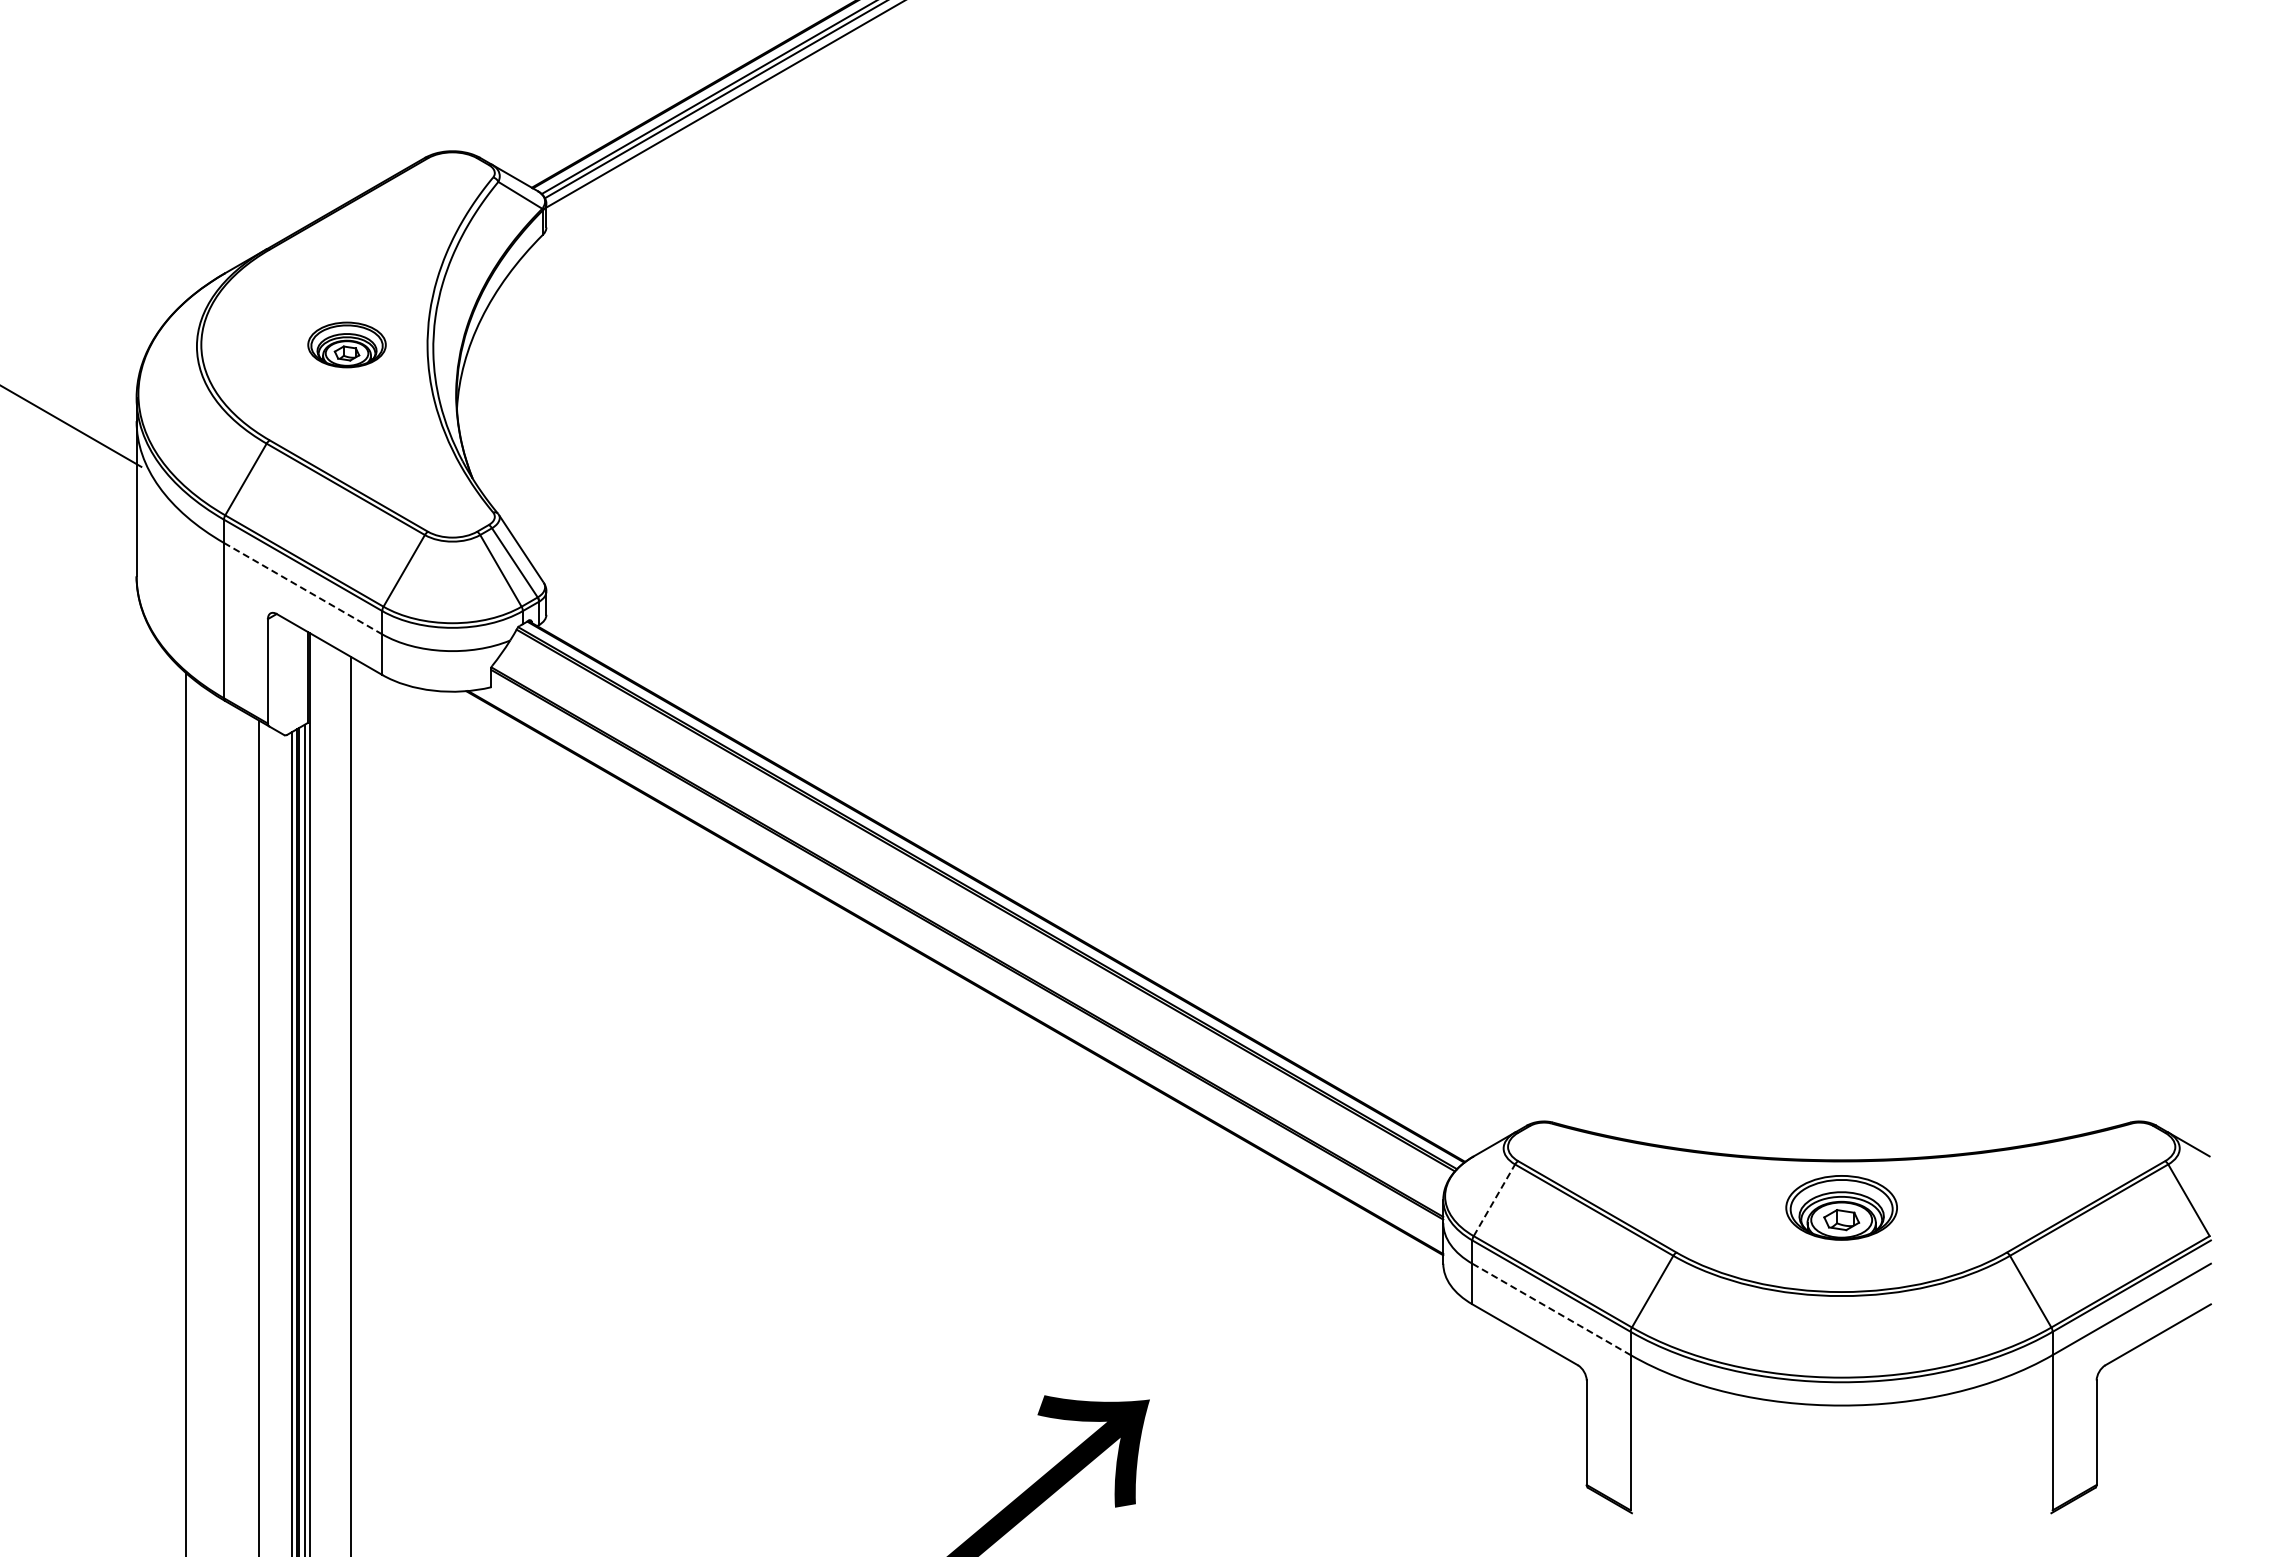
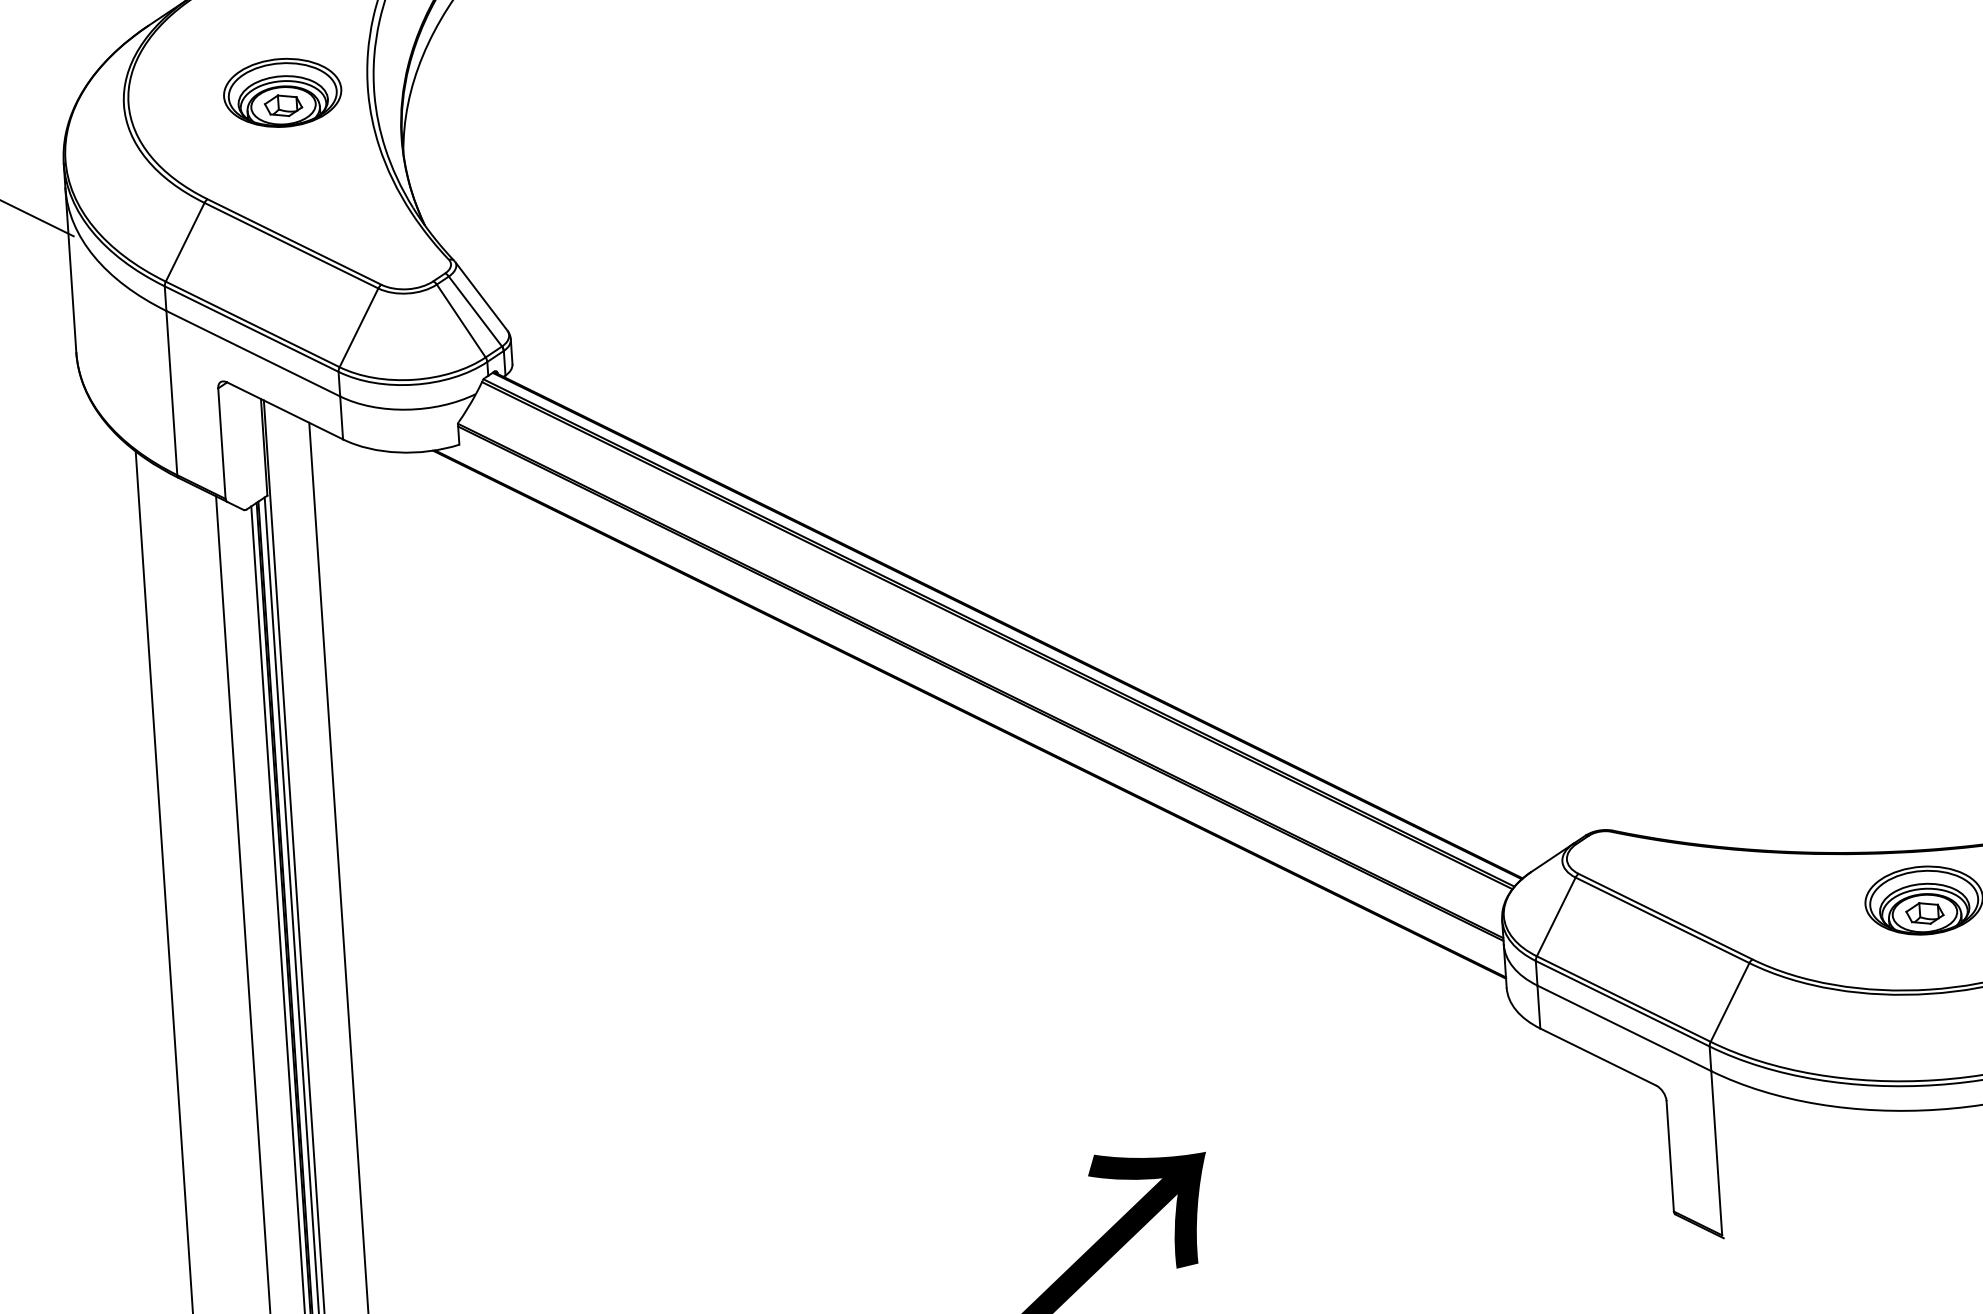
part: (346, 344) -> (282, 92), size x1.43
line: (303, 588) -> (253, 353), dashed -> solid
line: (1494, 1199) -> (1556, 916), dashed -> solid
line: (1551, 1309) -> (1624, 1028), dashed -> solid

